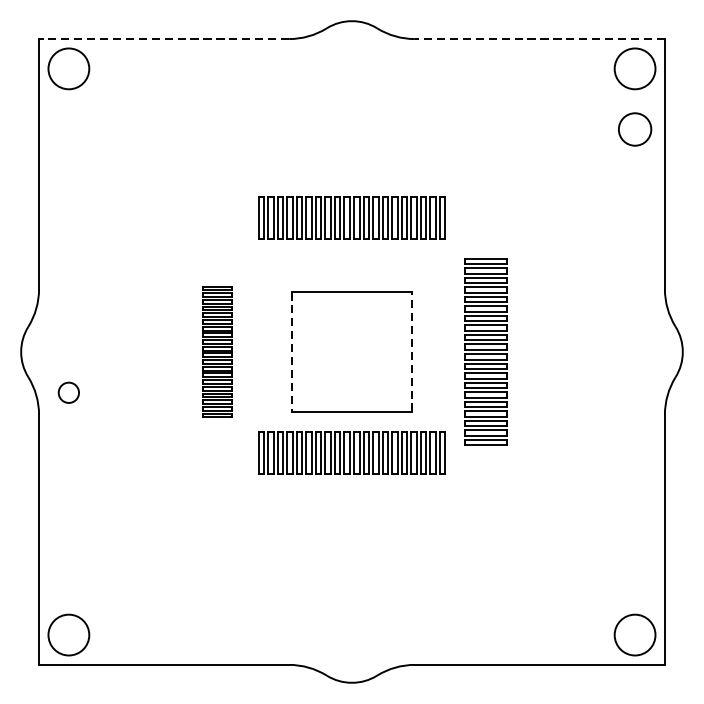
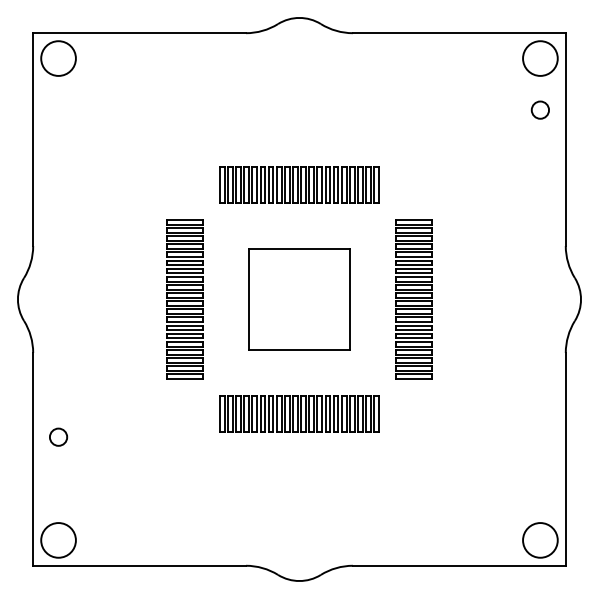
line: (163, 39) -> (139, 33), dashed -> solid
line: (538, 39) -> (458, 33), dashed -> solid
circle: (635, 128) -> (540, 109), size x0.62
part: (216, 352) -> (184, 299), size x1.43
line: (292, 352) -> (248, 299), dashed -> solid
line: (411, 352) -> (350, 299), dashed -> solid
circle: (68, 391) -> (58, 436), moved
part: (352, 453) -> (299, 413), moved

